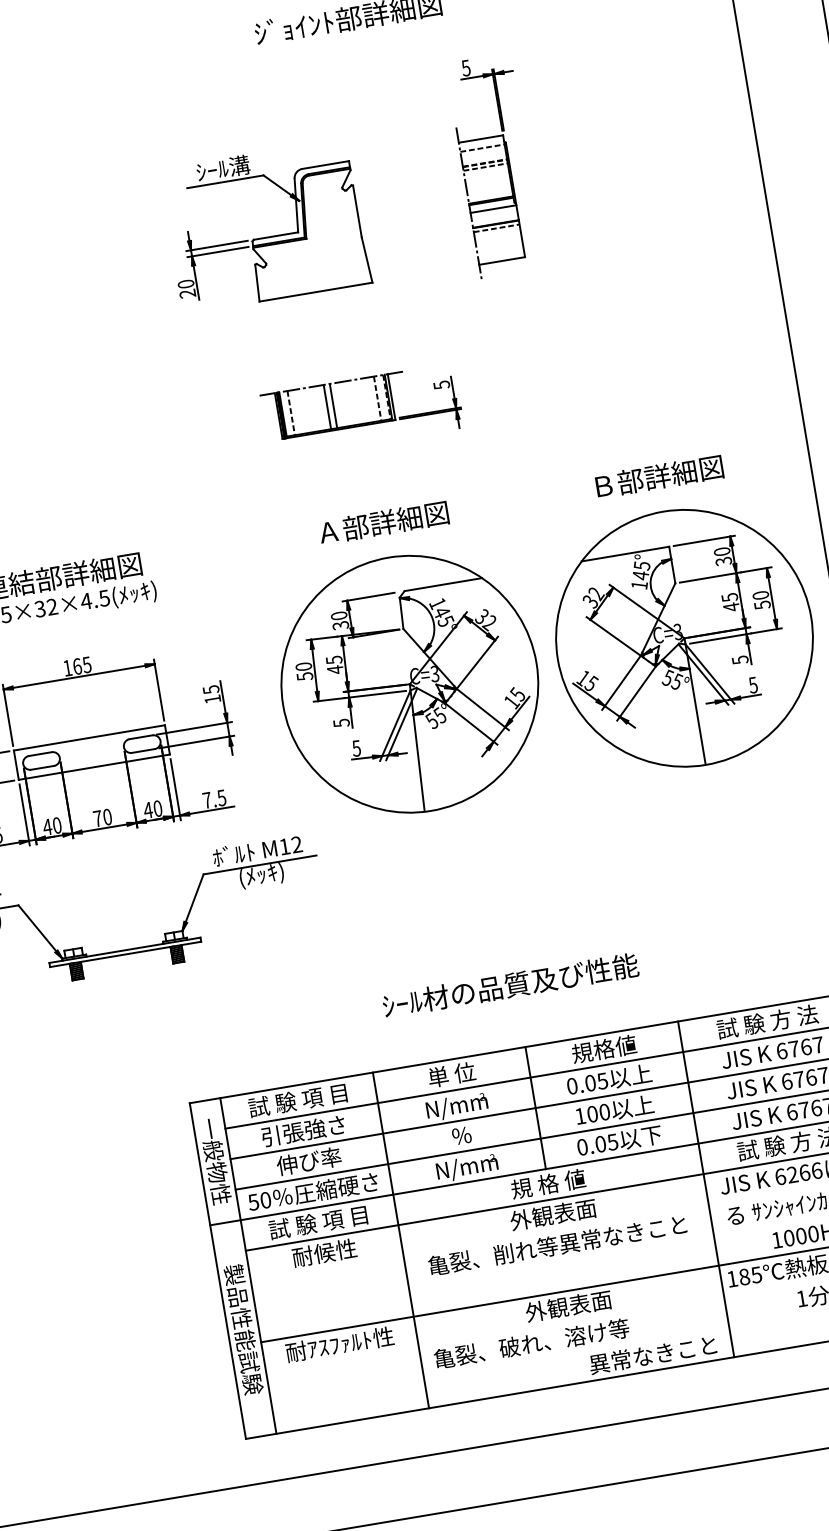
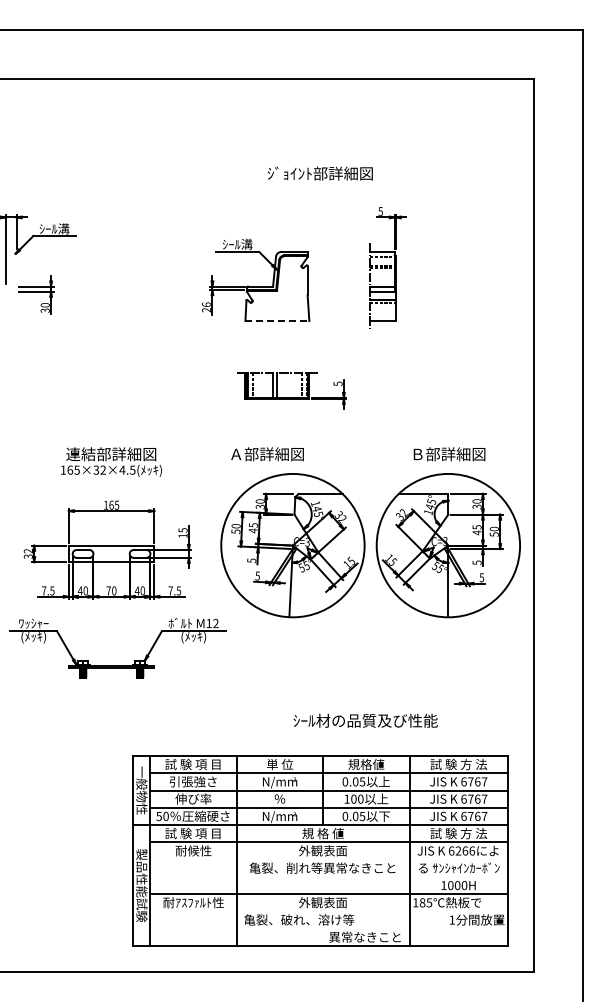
text: (185, 283) -> (206, 304), 20 -> 26
line: (316, 292) -> (277, 321), solid -> dashed
text: (383, 523) -> (267, 454), moved
text: (510, 985) -> (365, 720), moved

